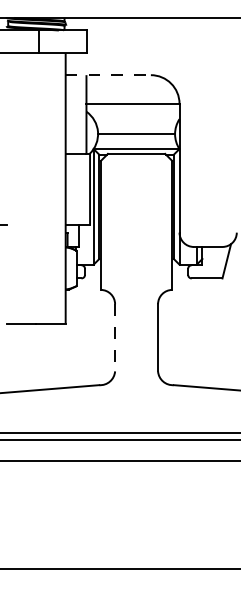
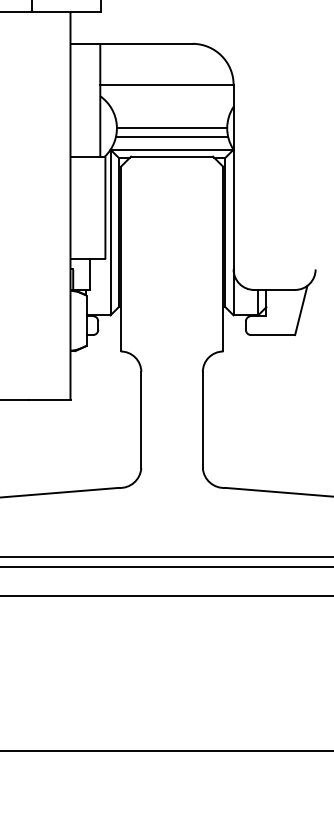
line: (108, 75) -> (131, 44), dashed -> solid
line: (136, 139) -> (171, 135), added
line: (115, 337) -> (141, 419), dashed -> solid

